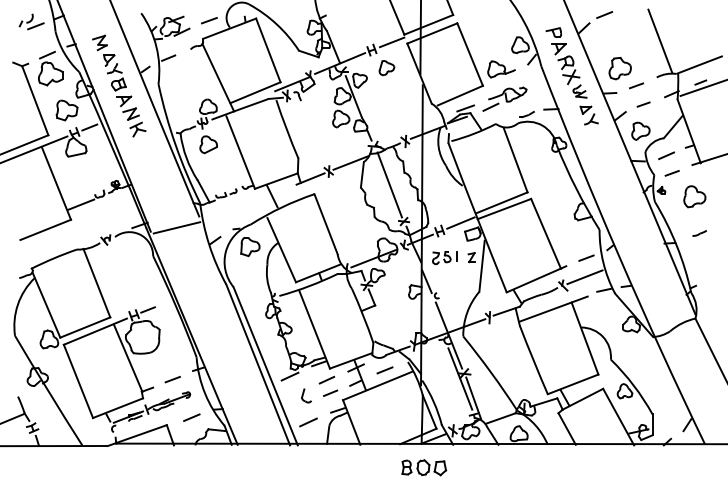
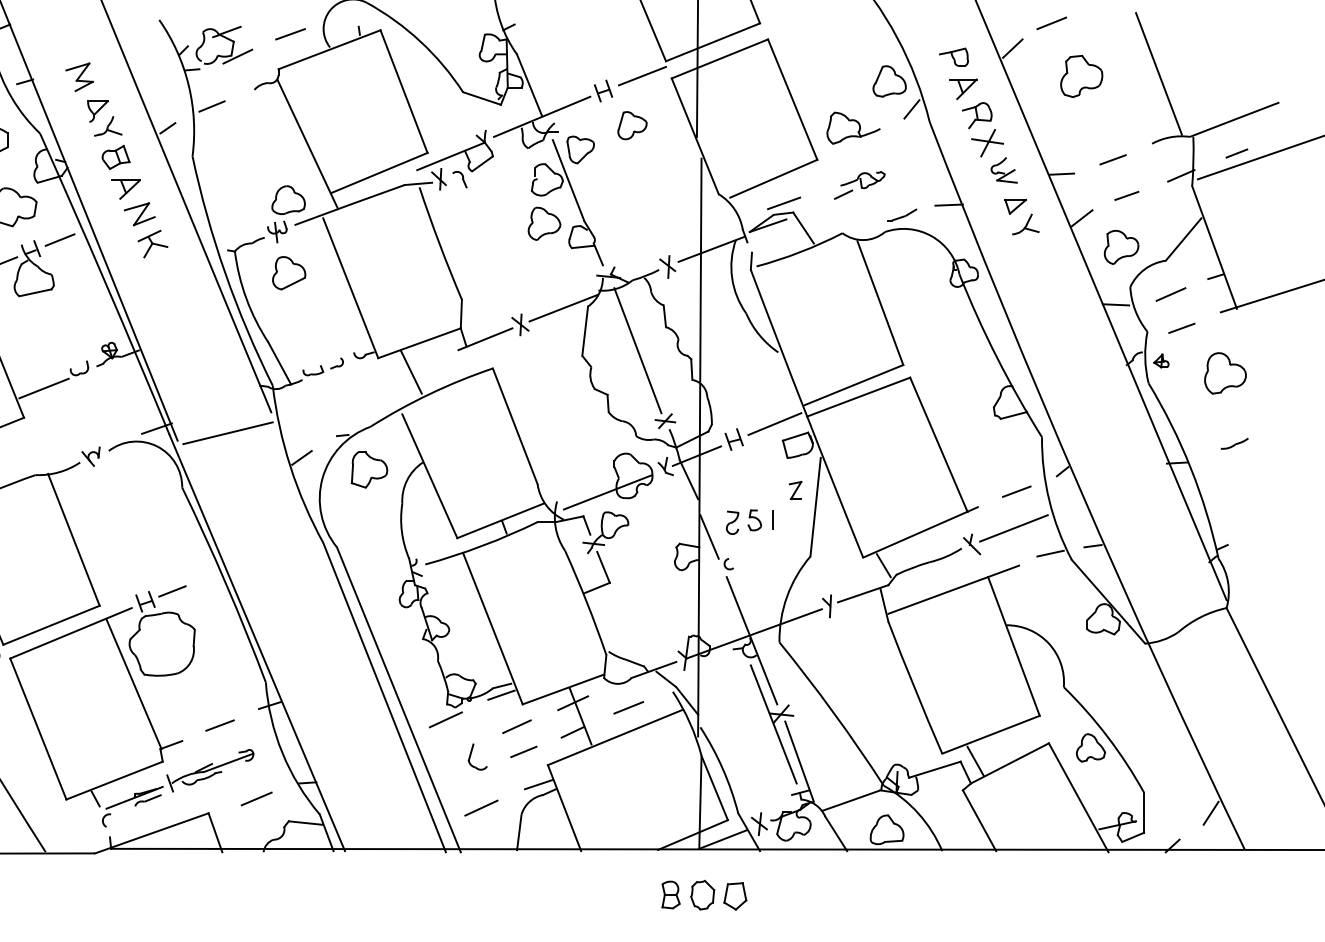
part: (619, 68) -> (1080, 76), moved
part: (504, 98) -> (858, 184), size x0.6
part: (444, 258) -> (749, 523), moved

